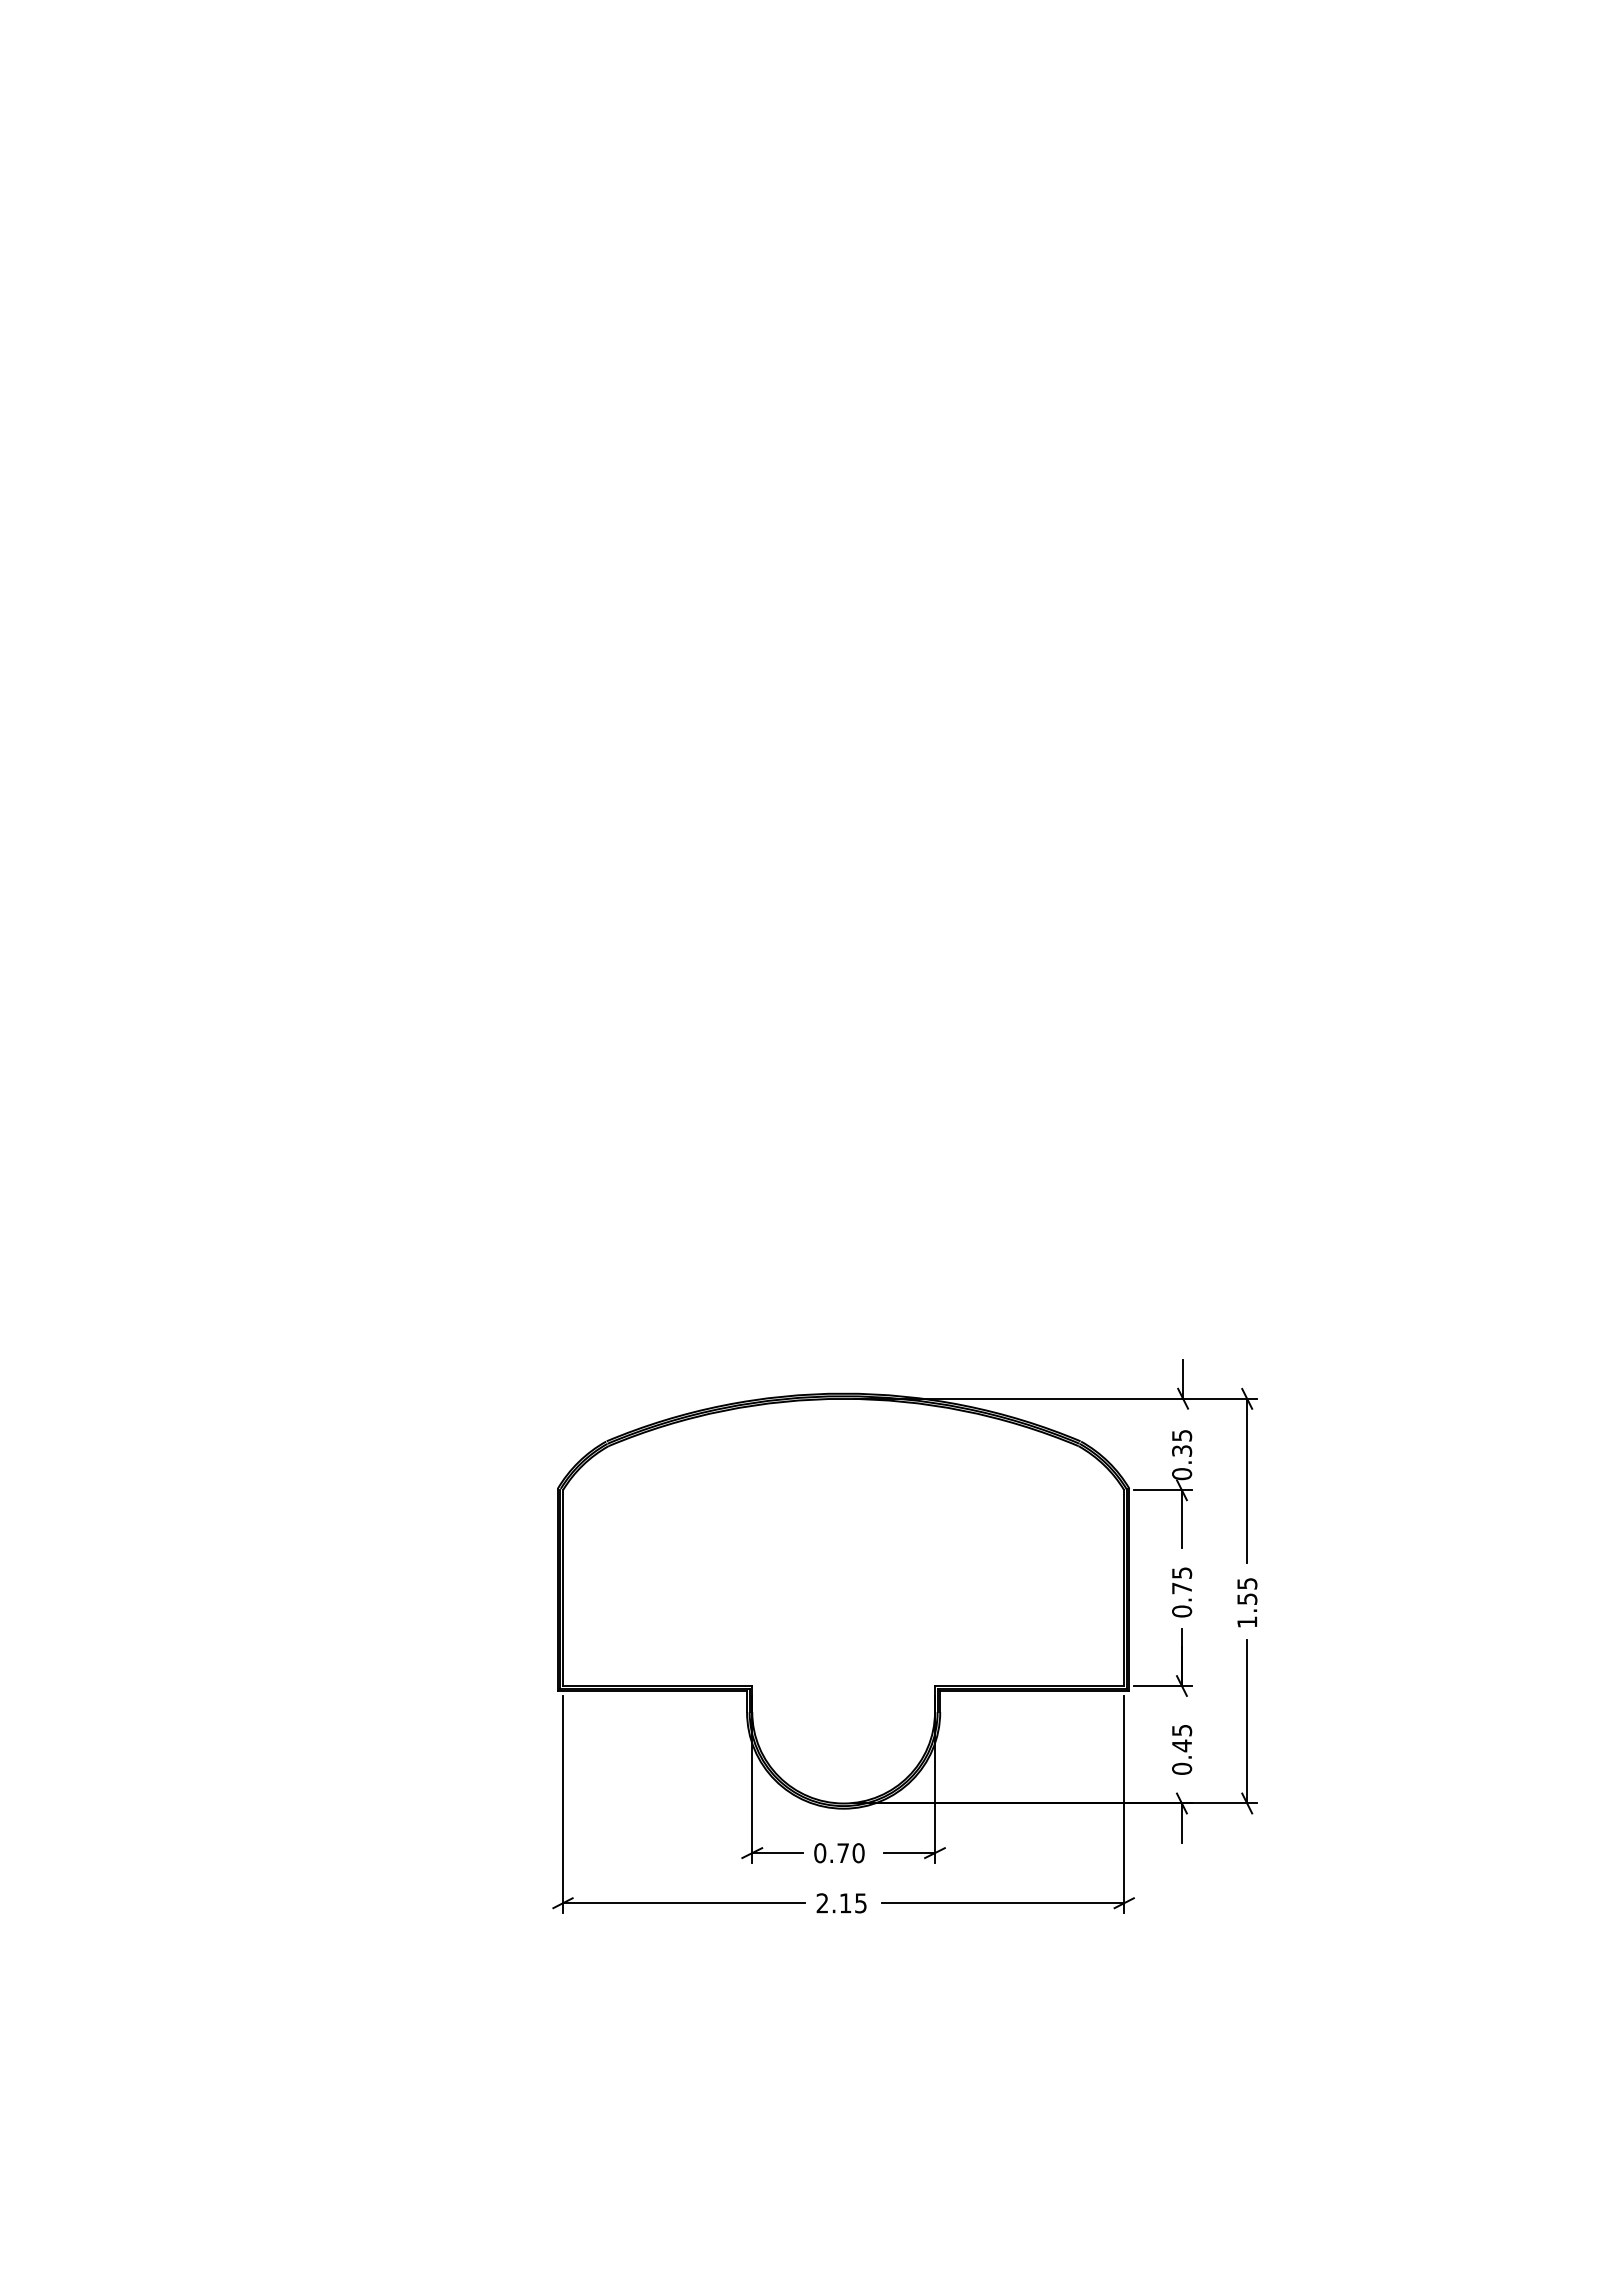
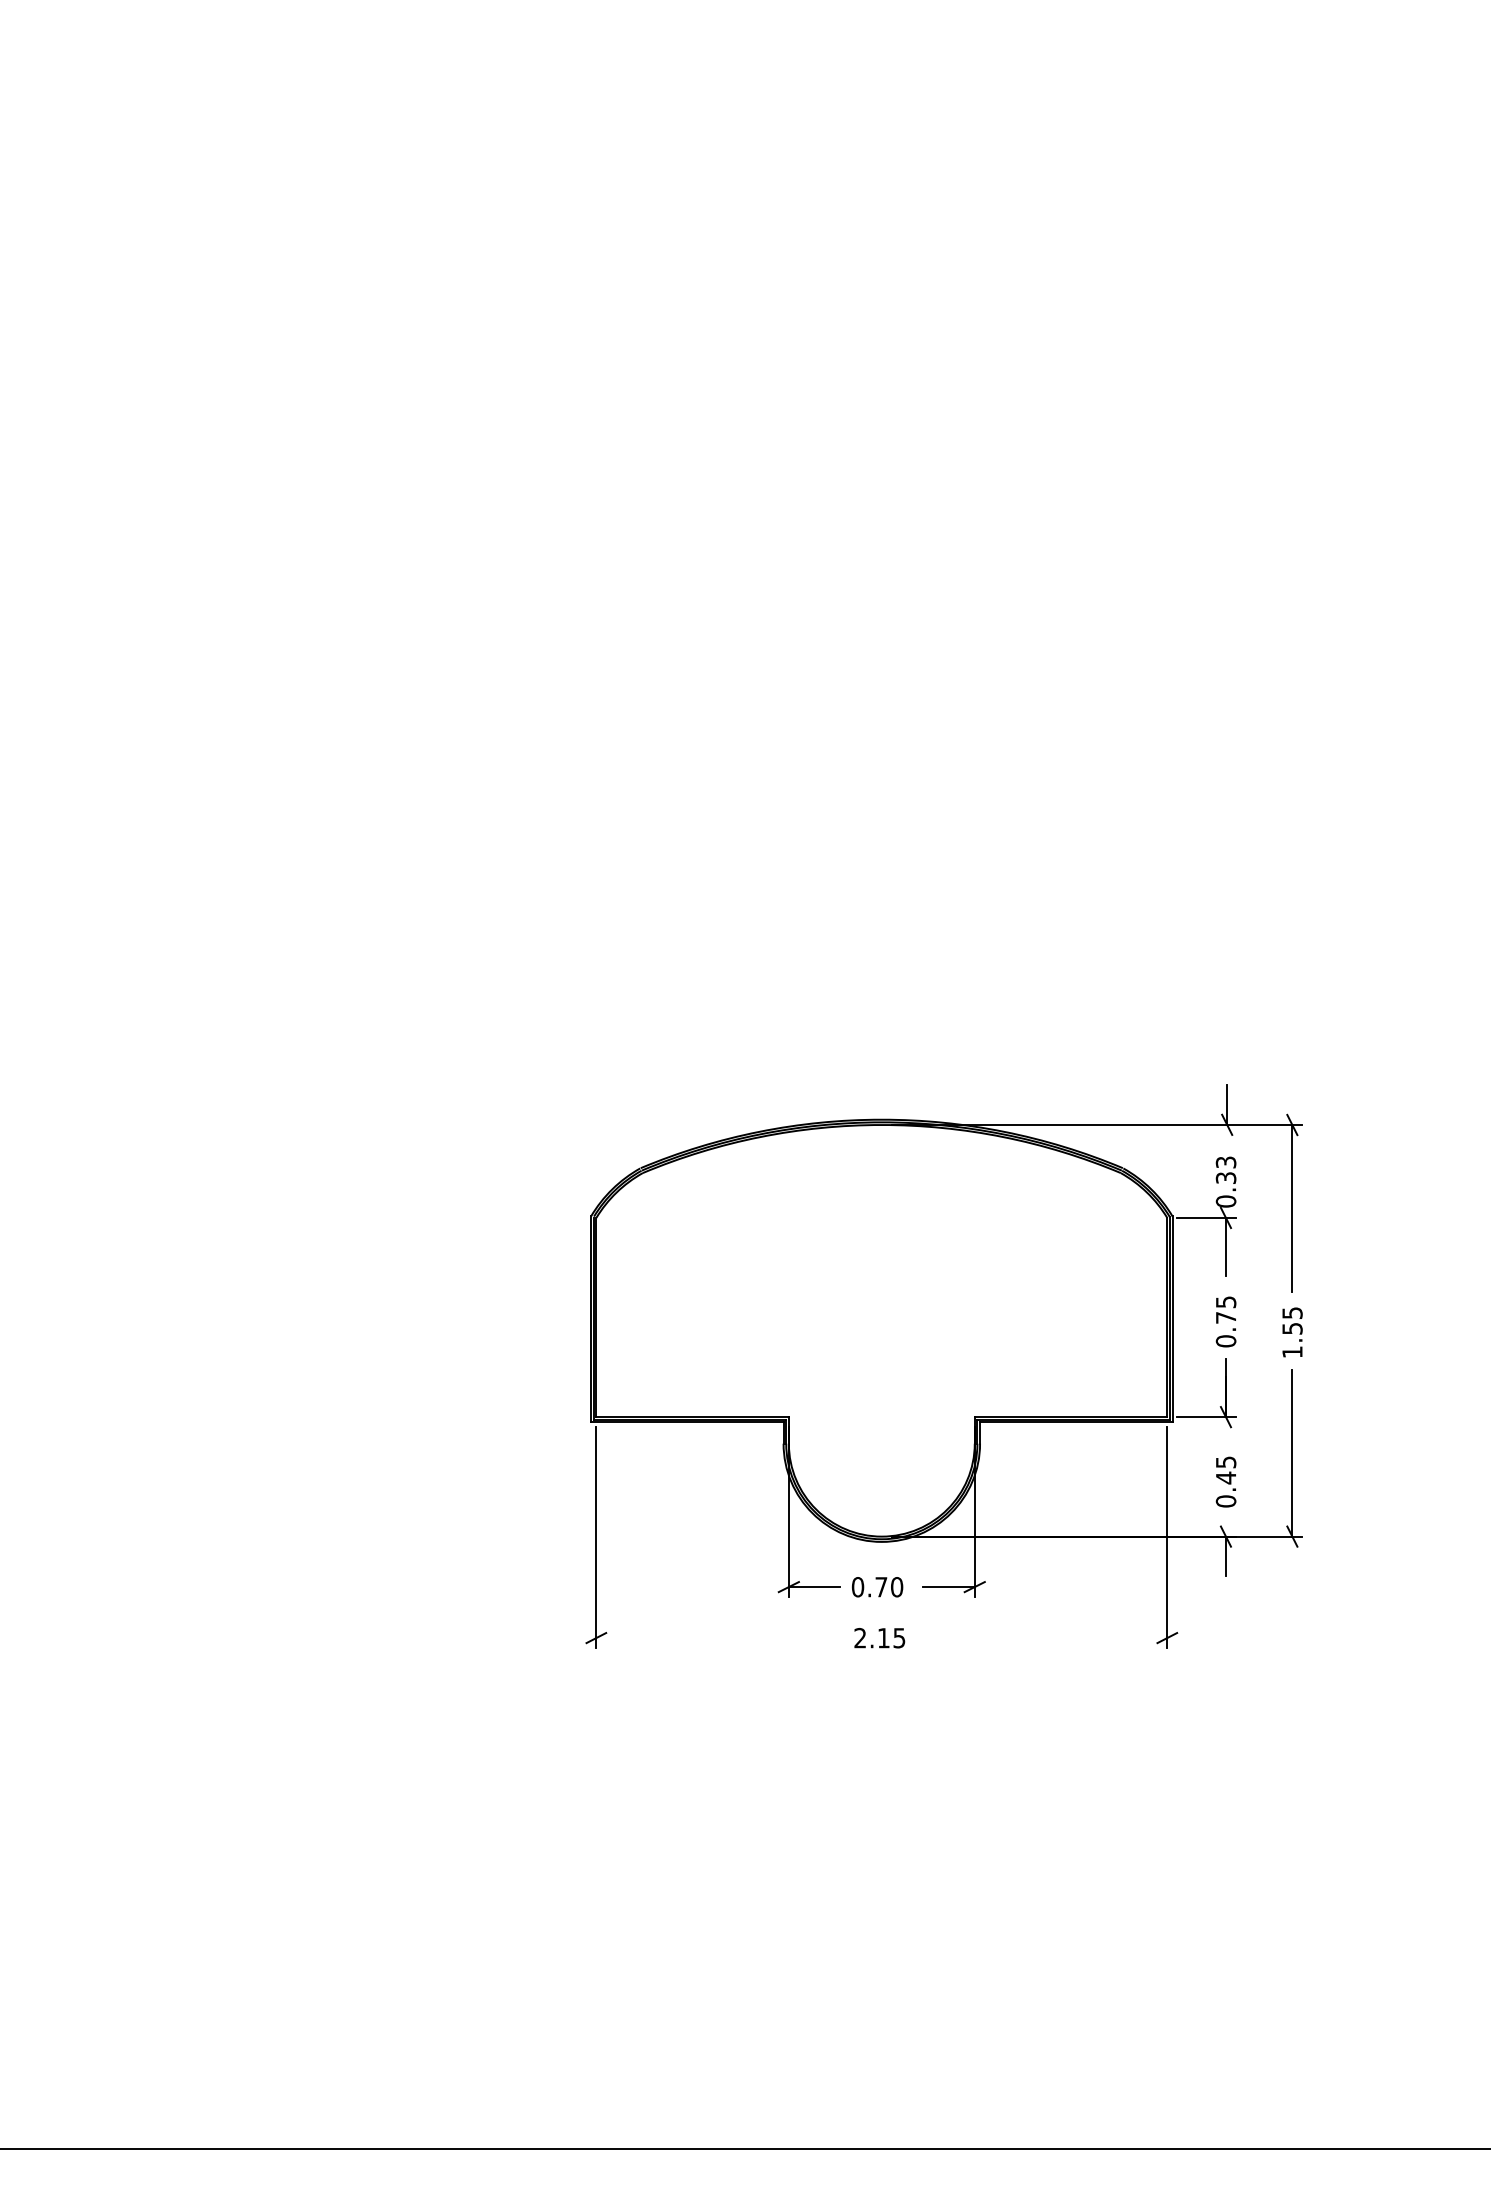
text: (1181, 1435) -> (1225, 1162), 0.35 -> 0.33
line: (684, 1903) -> (719, 1638), removed
line: (1003, 1903) -> (1044, 1638), removed

